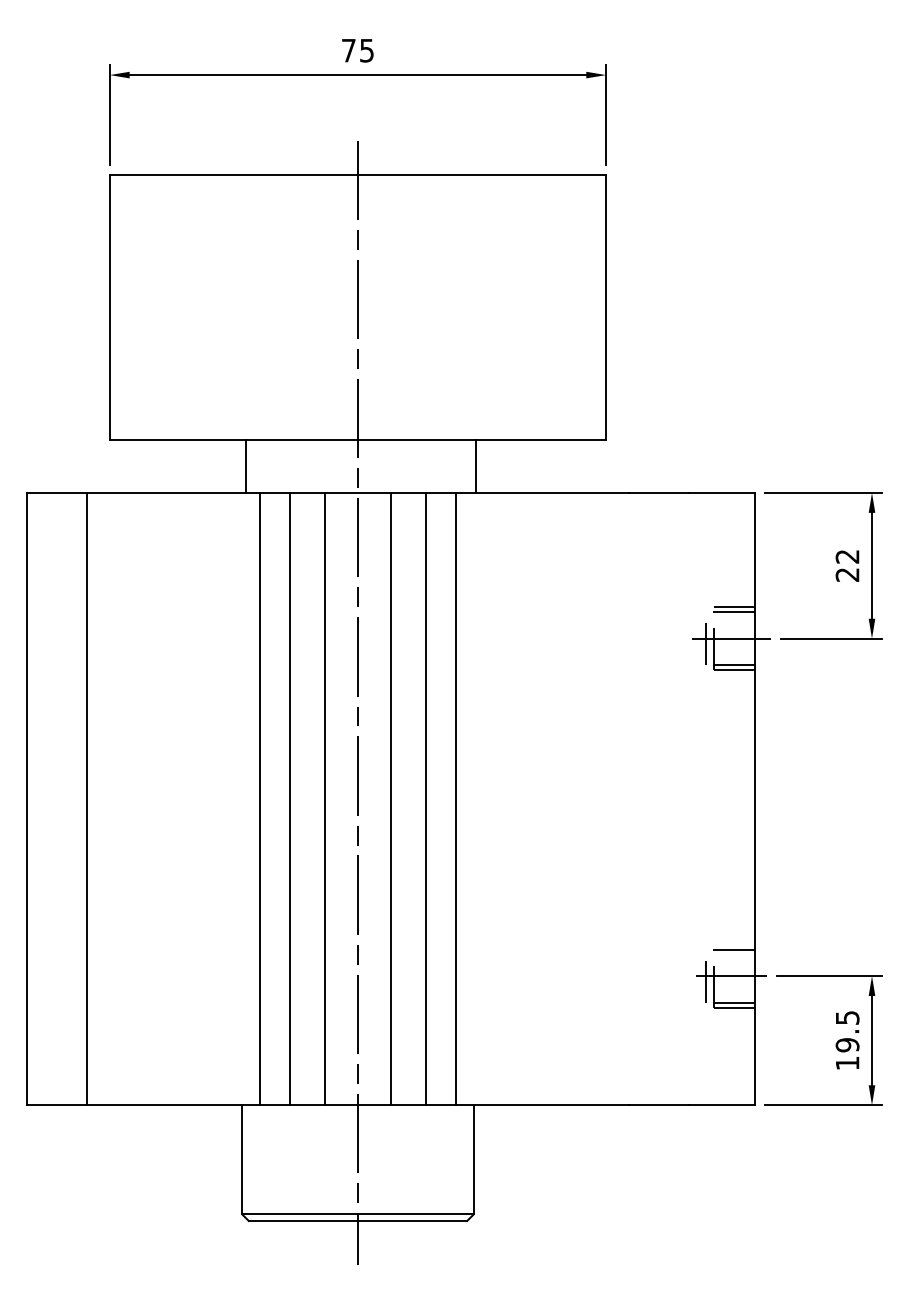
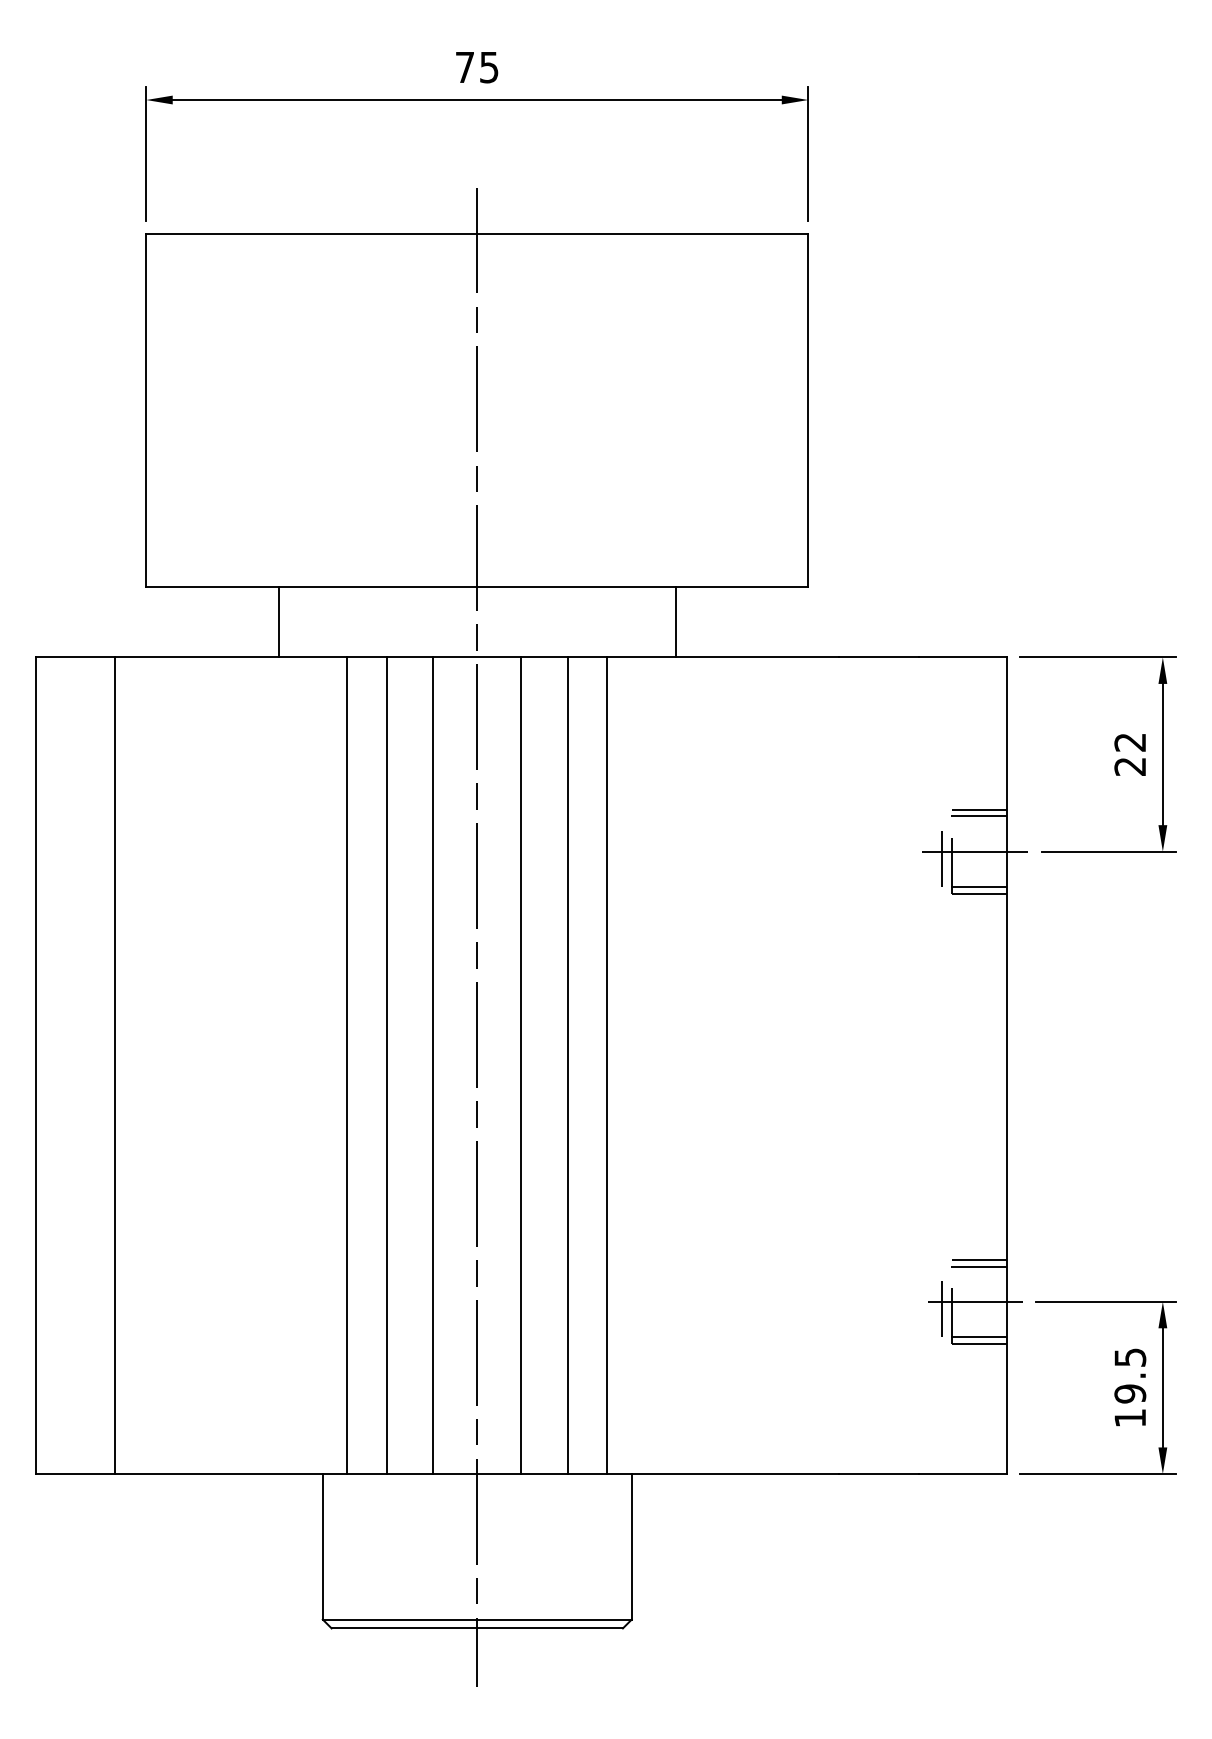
line: (246, 466) -> (279, 622), moved
line: (475, 466) -> (675, 622), moved
line: (734, 944) -> (979, 1259), added

